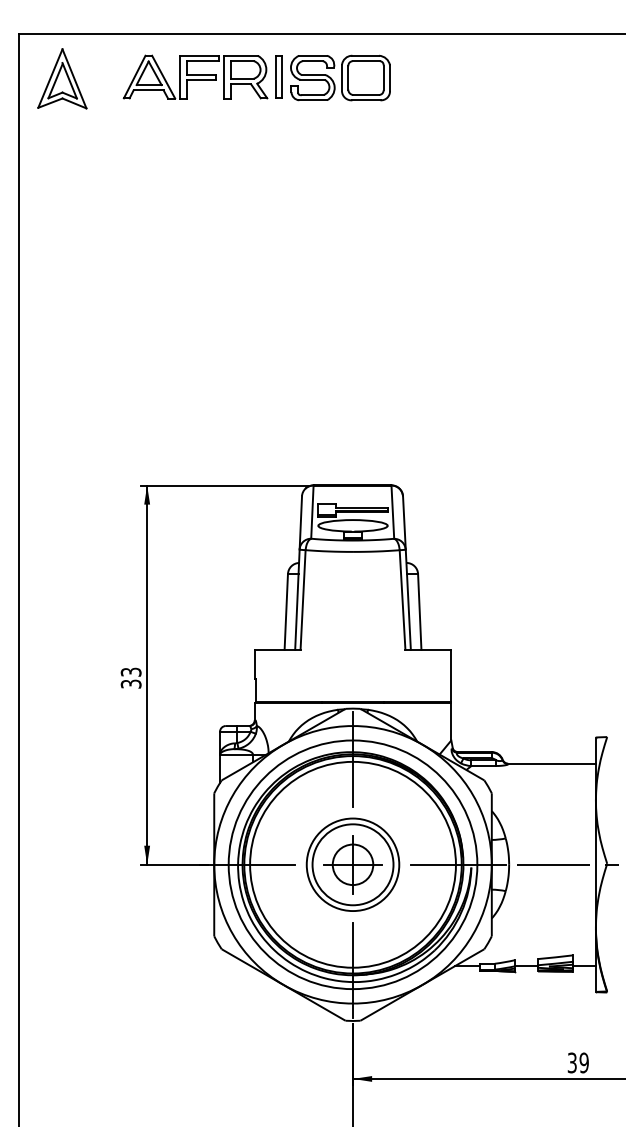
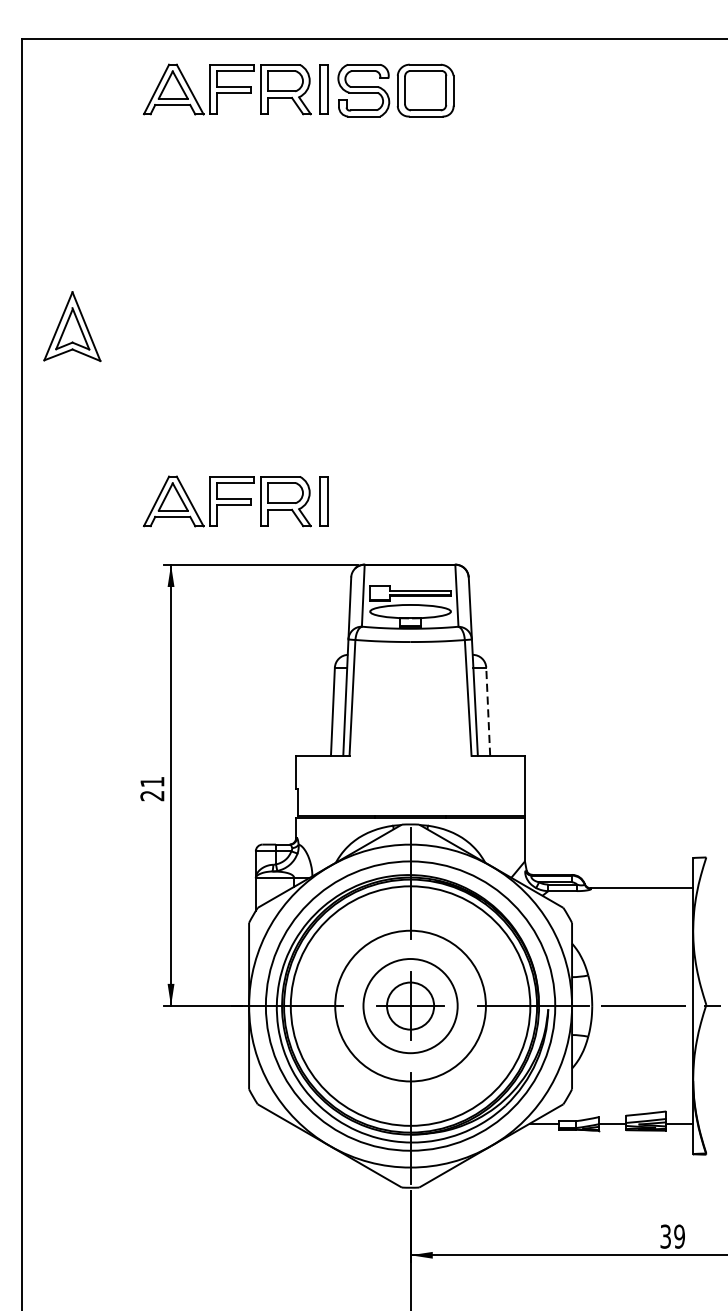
part: (62, 78) -> (72, 326), moved
part: (202, 430) -> (235, 500), added
line: (419, 611) -> (487, 711), solid -> dashed
text: (130, 677) -> (151, 788), 33 -> 21
circle: (352, 864) -> (409, 1005), size x1.4

